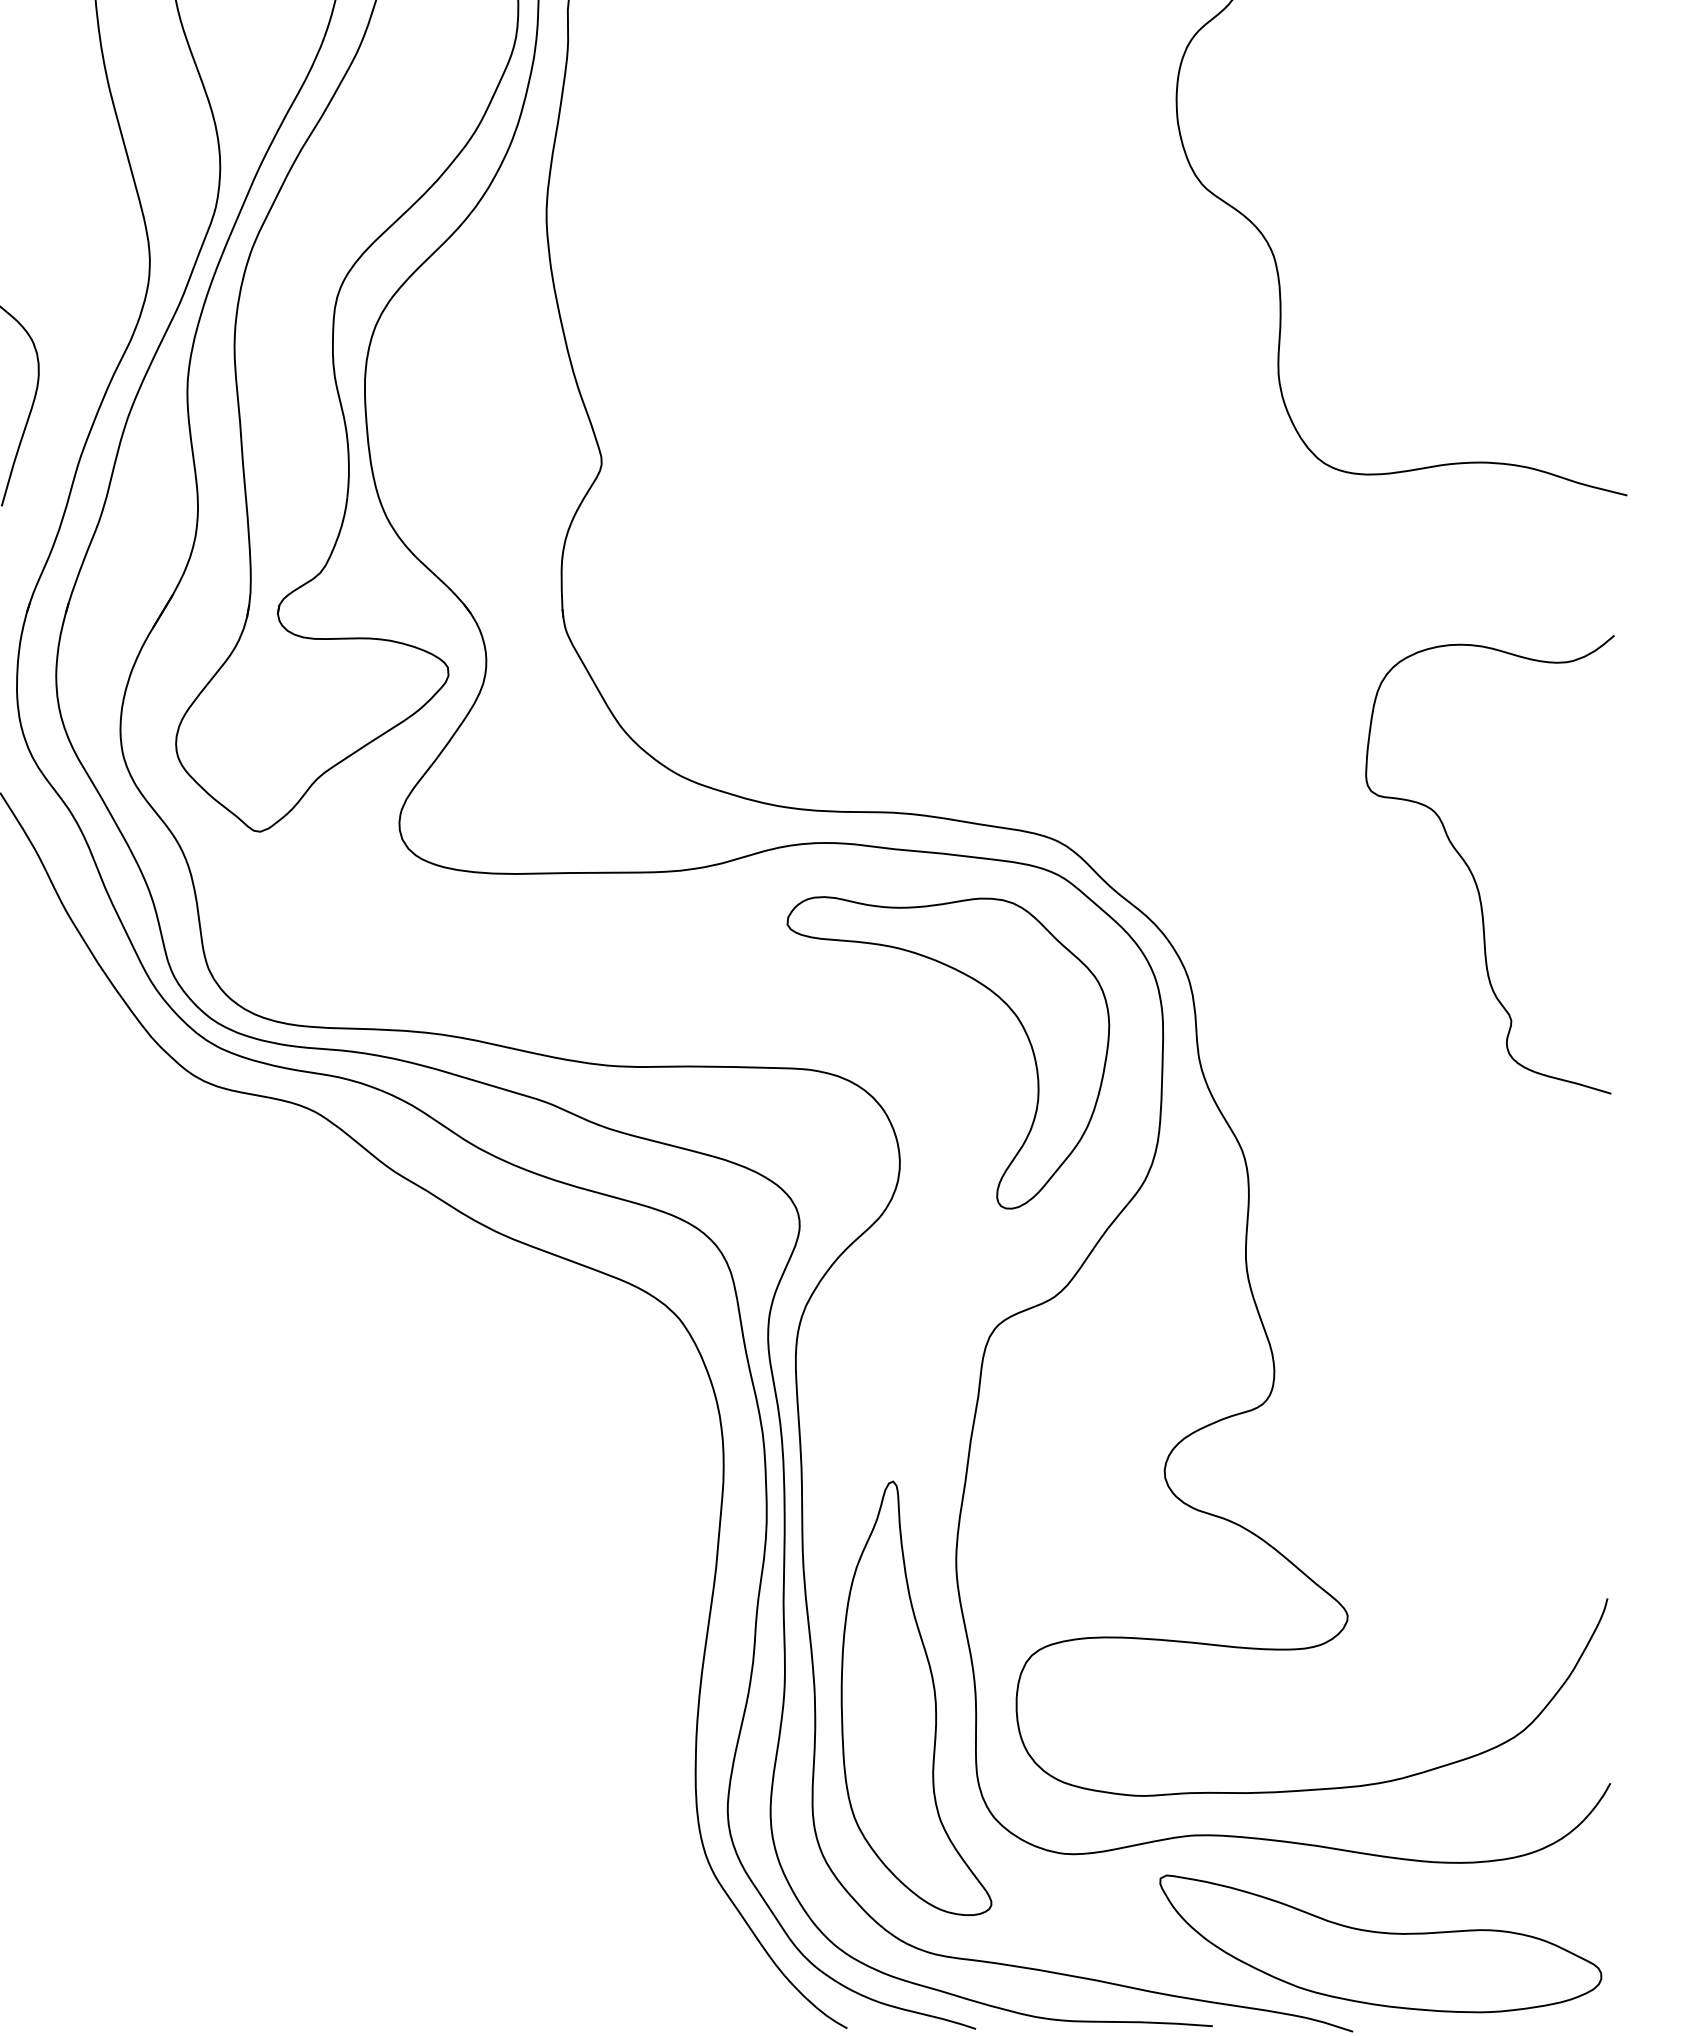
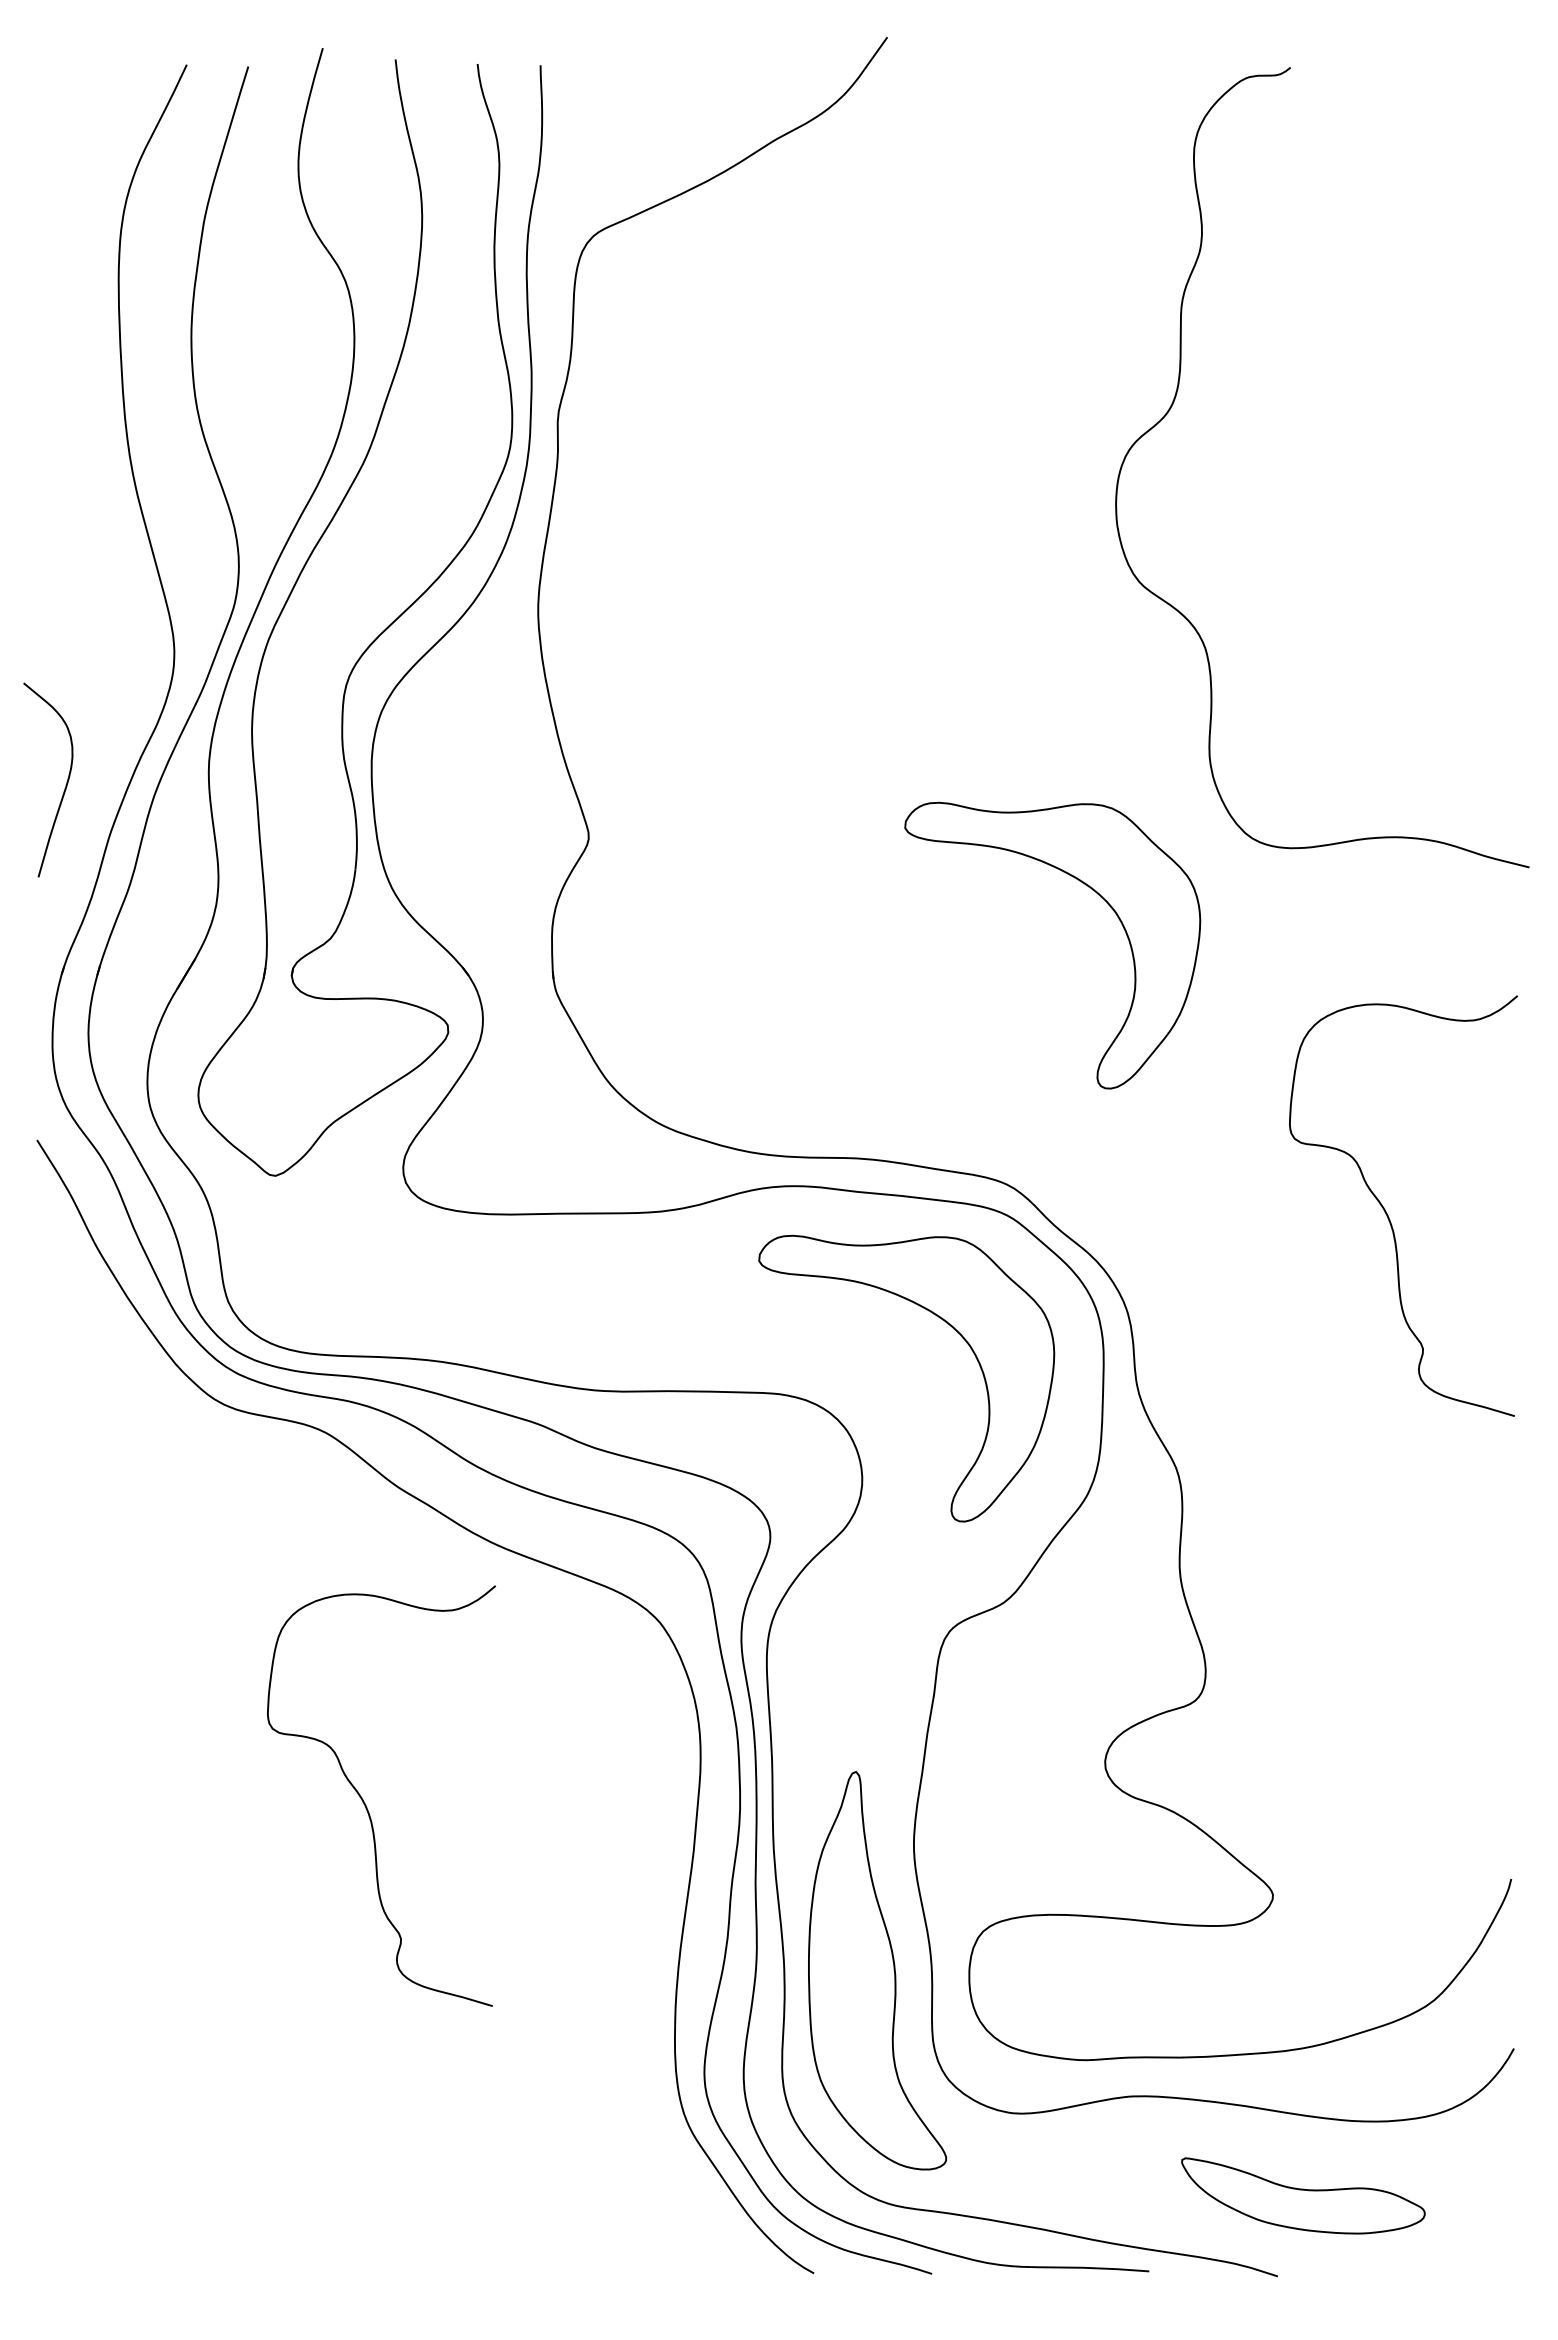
part: (1159, 528) -> (1100, 897), added
curve: (358, 1516) -> (365, 1803), added
part: (1380, 1943) -> (1303, 2195), size x0.6

